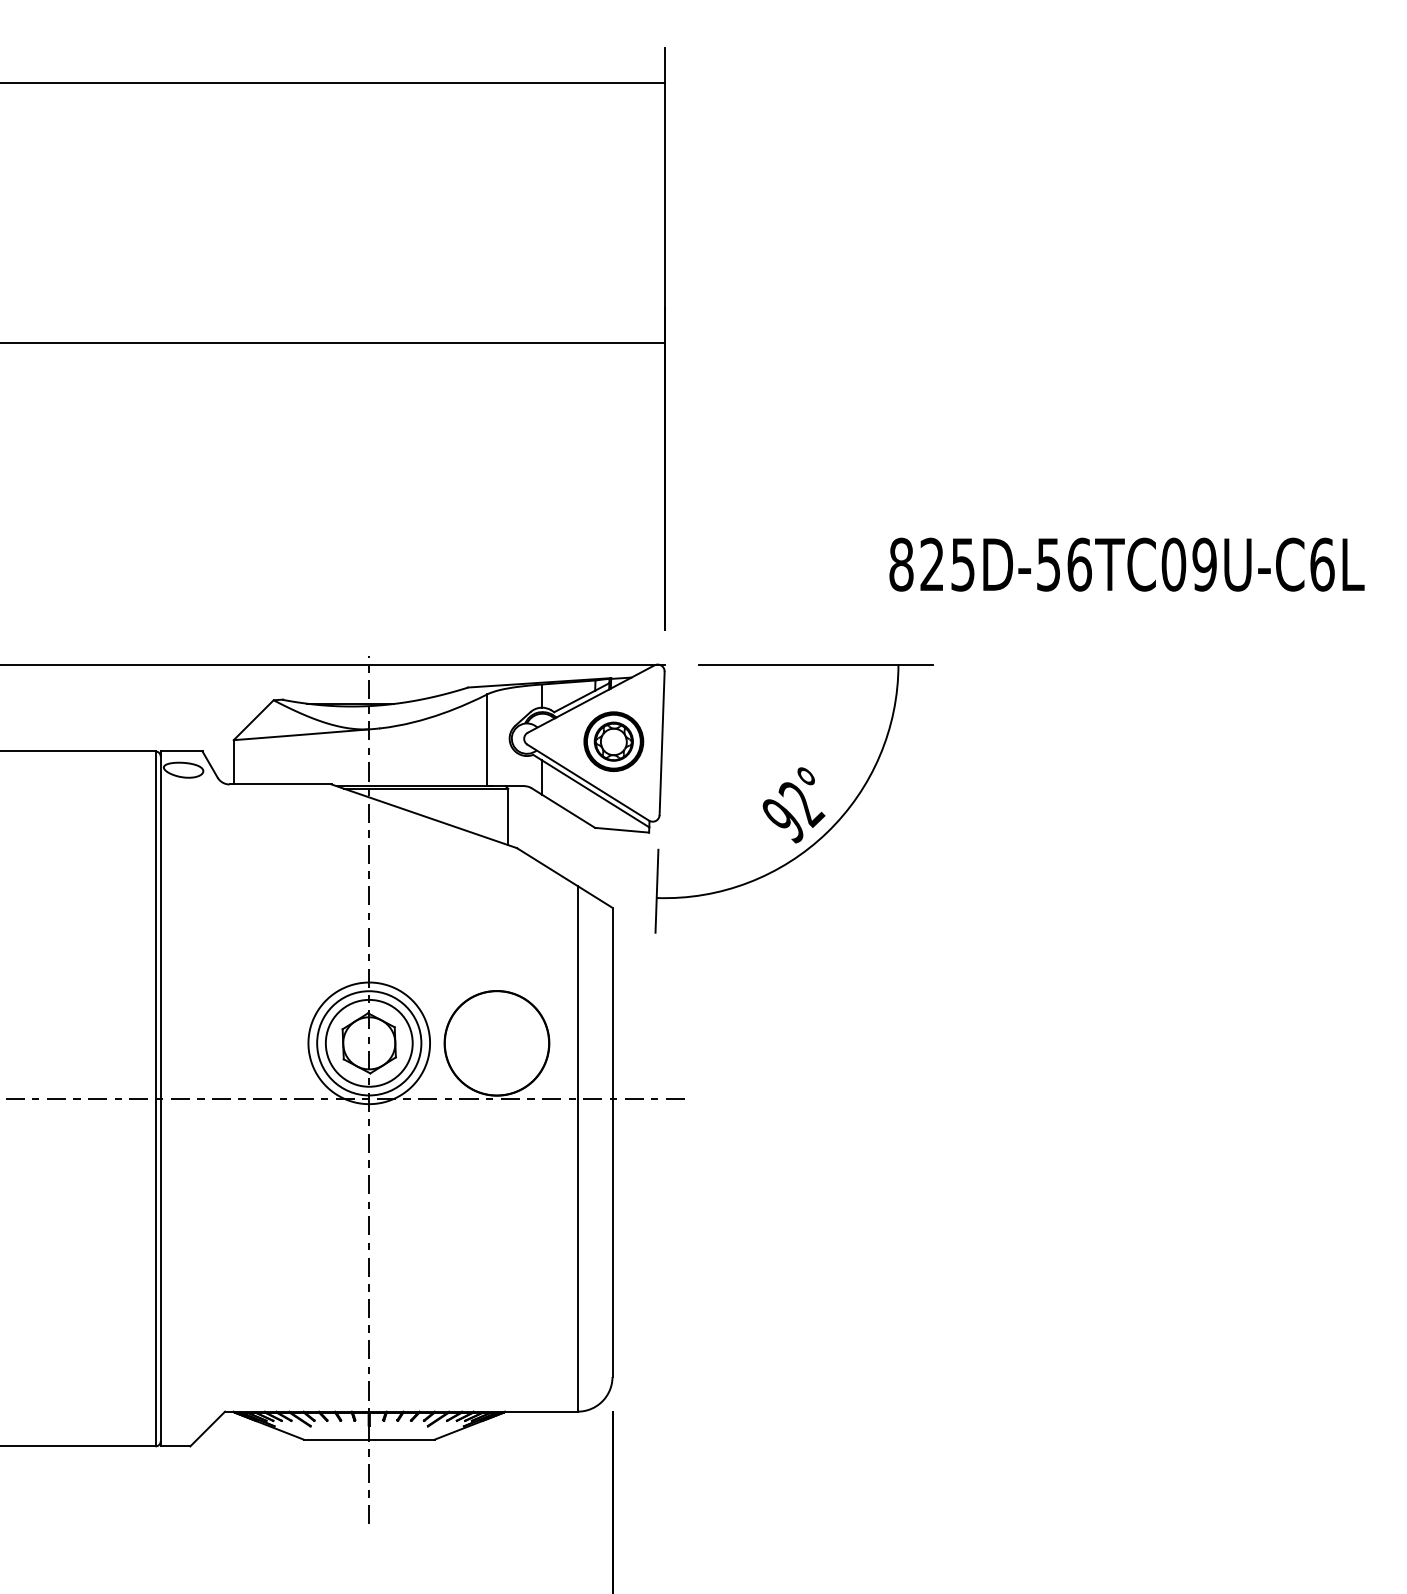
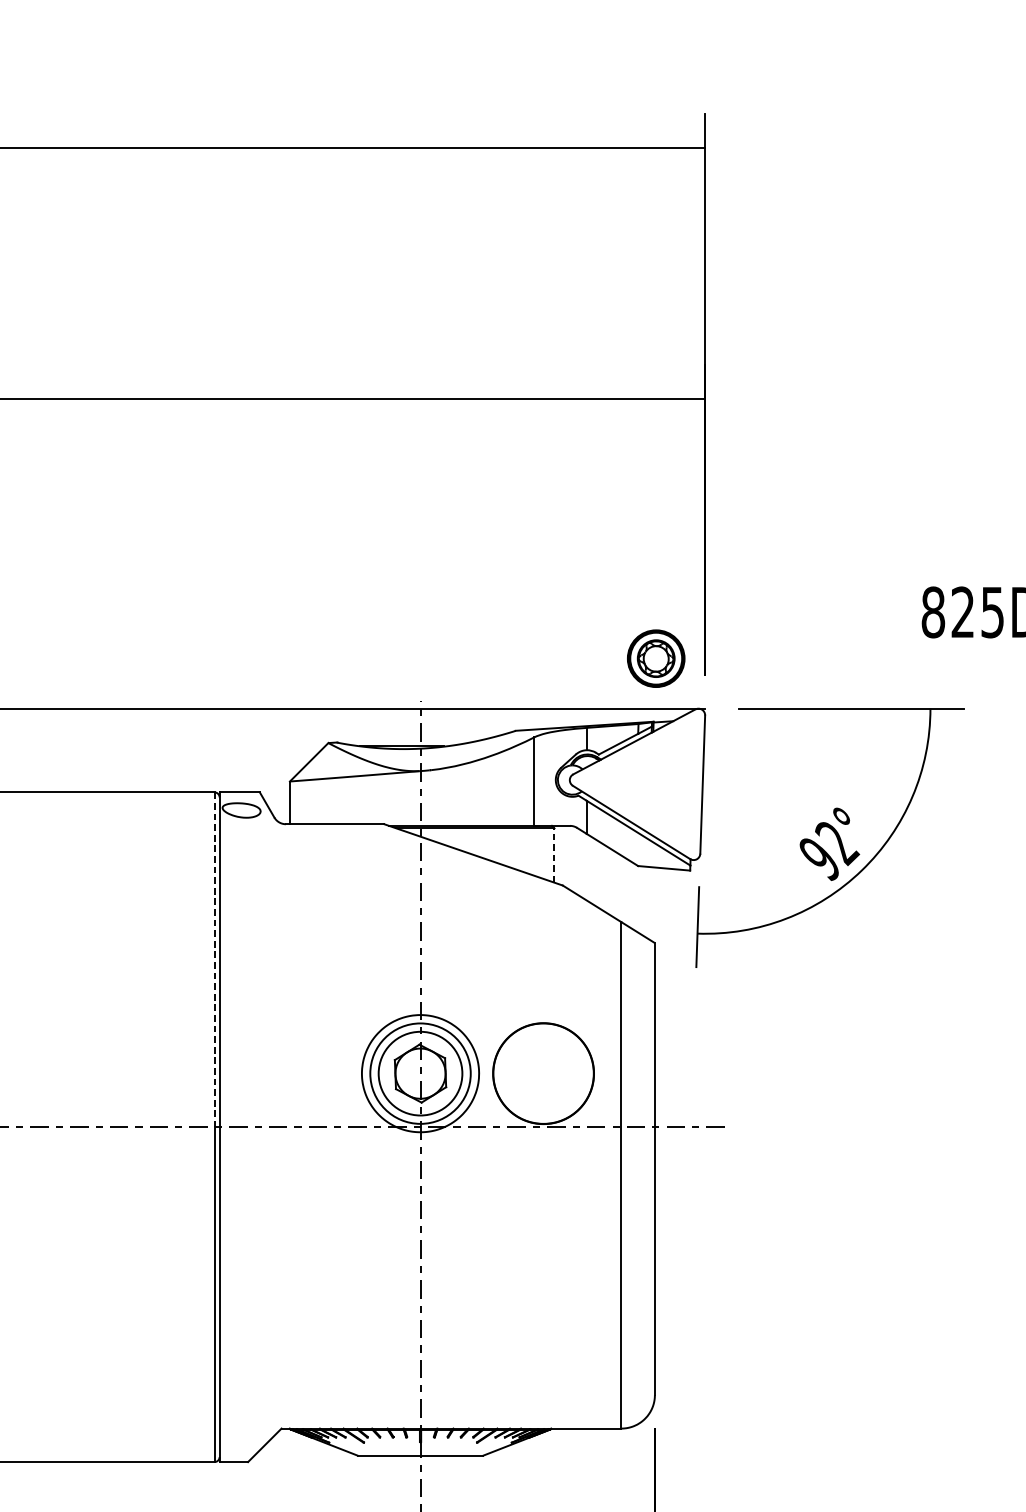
part: (613, 741) -> (655, 658), moved
line: (508, 816) -> (554, 855), solid -> dashed
line: (155, 925) -> (214, 960), solid -> dashed

